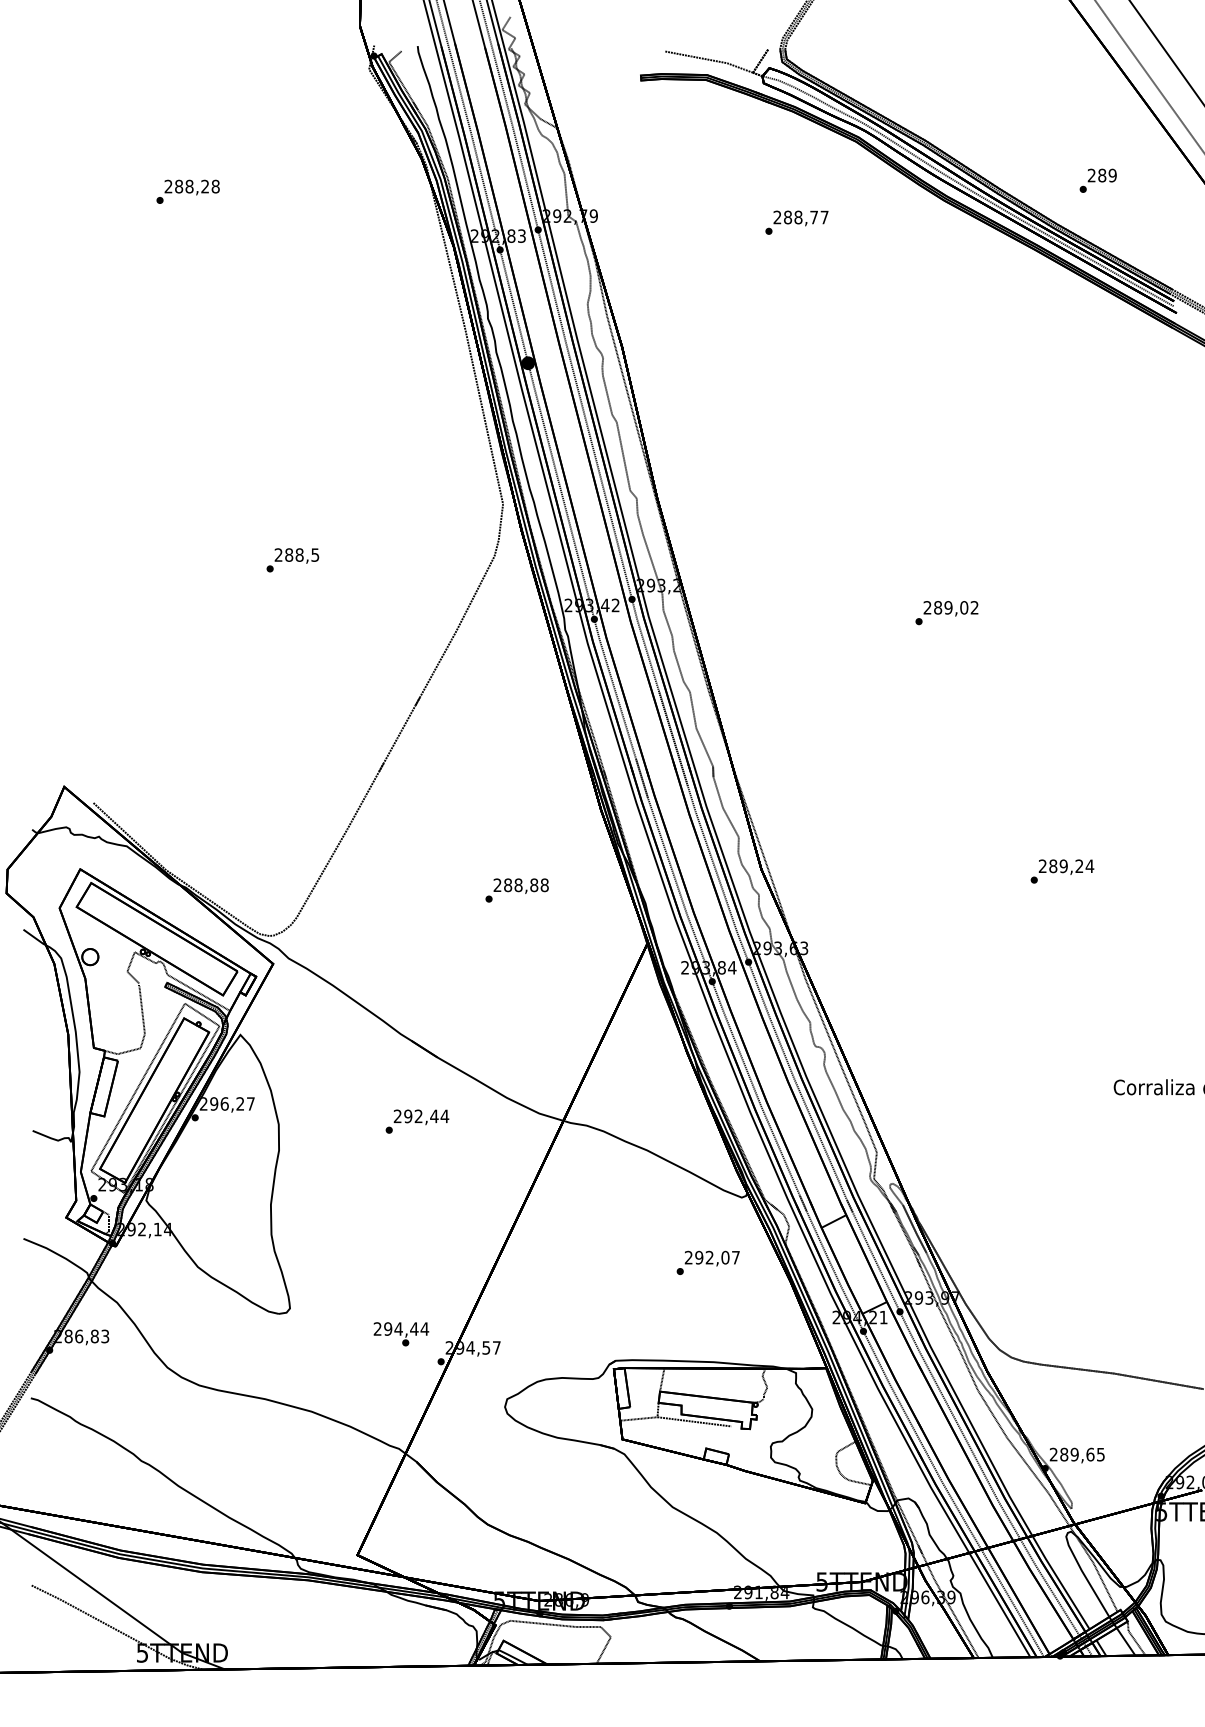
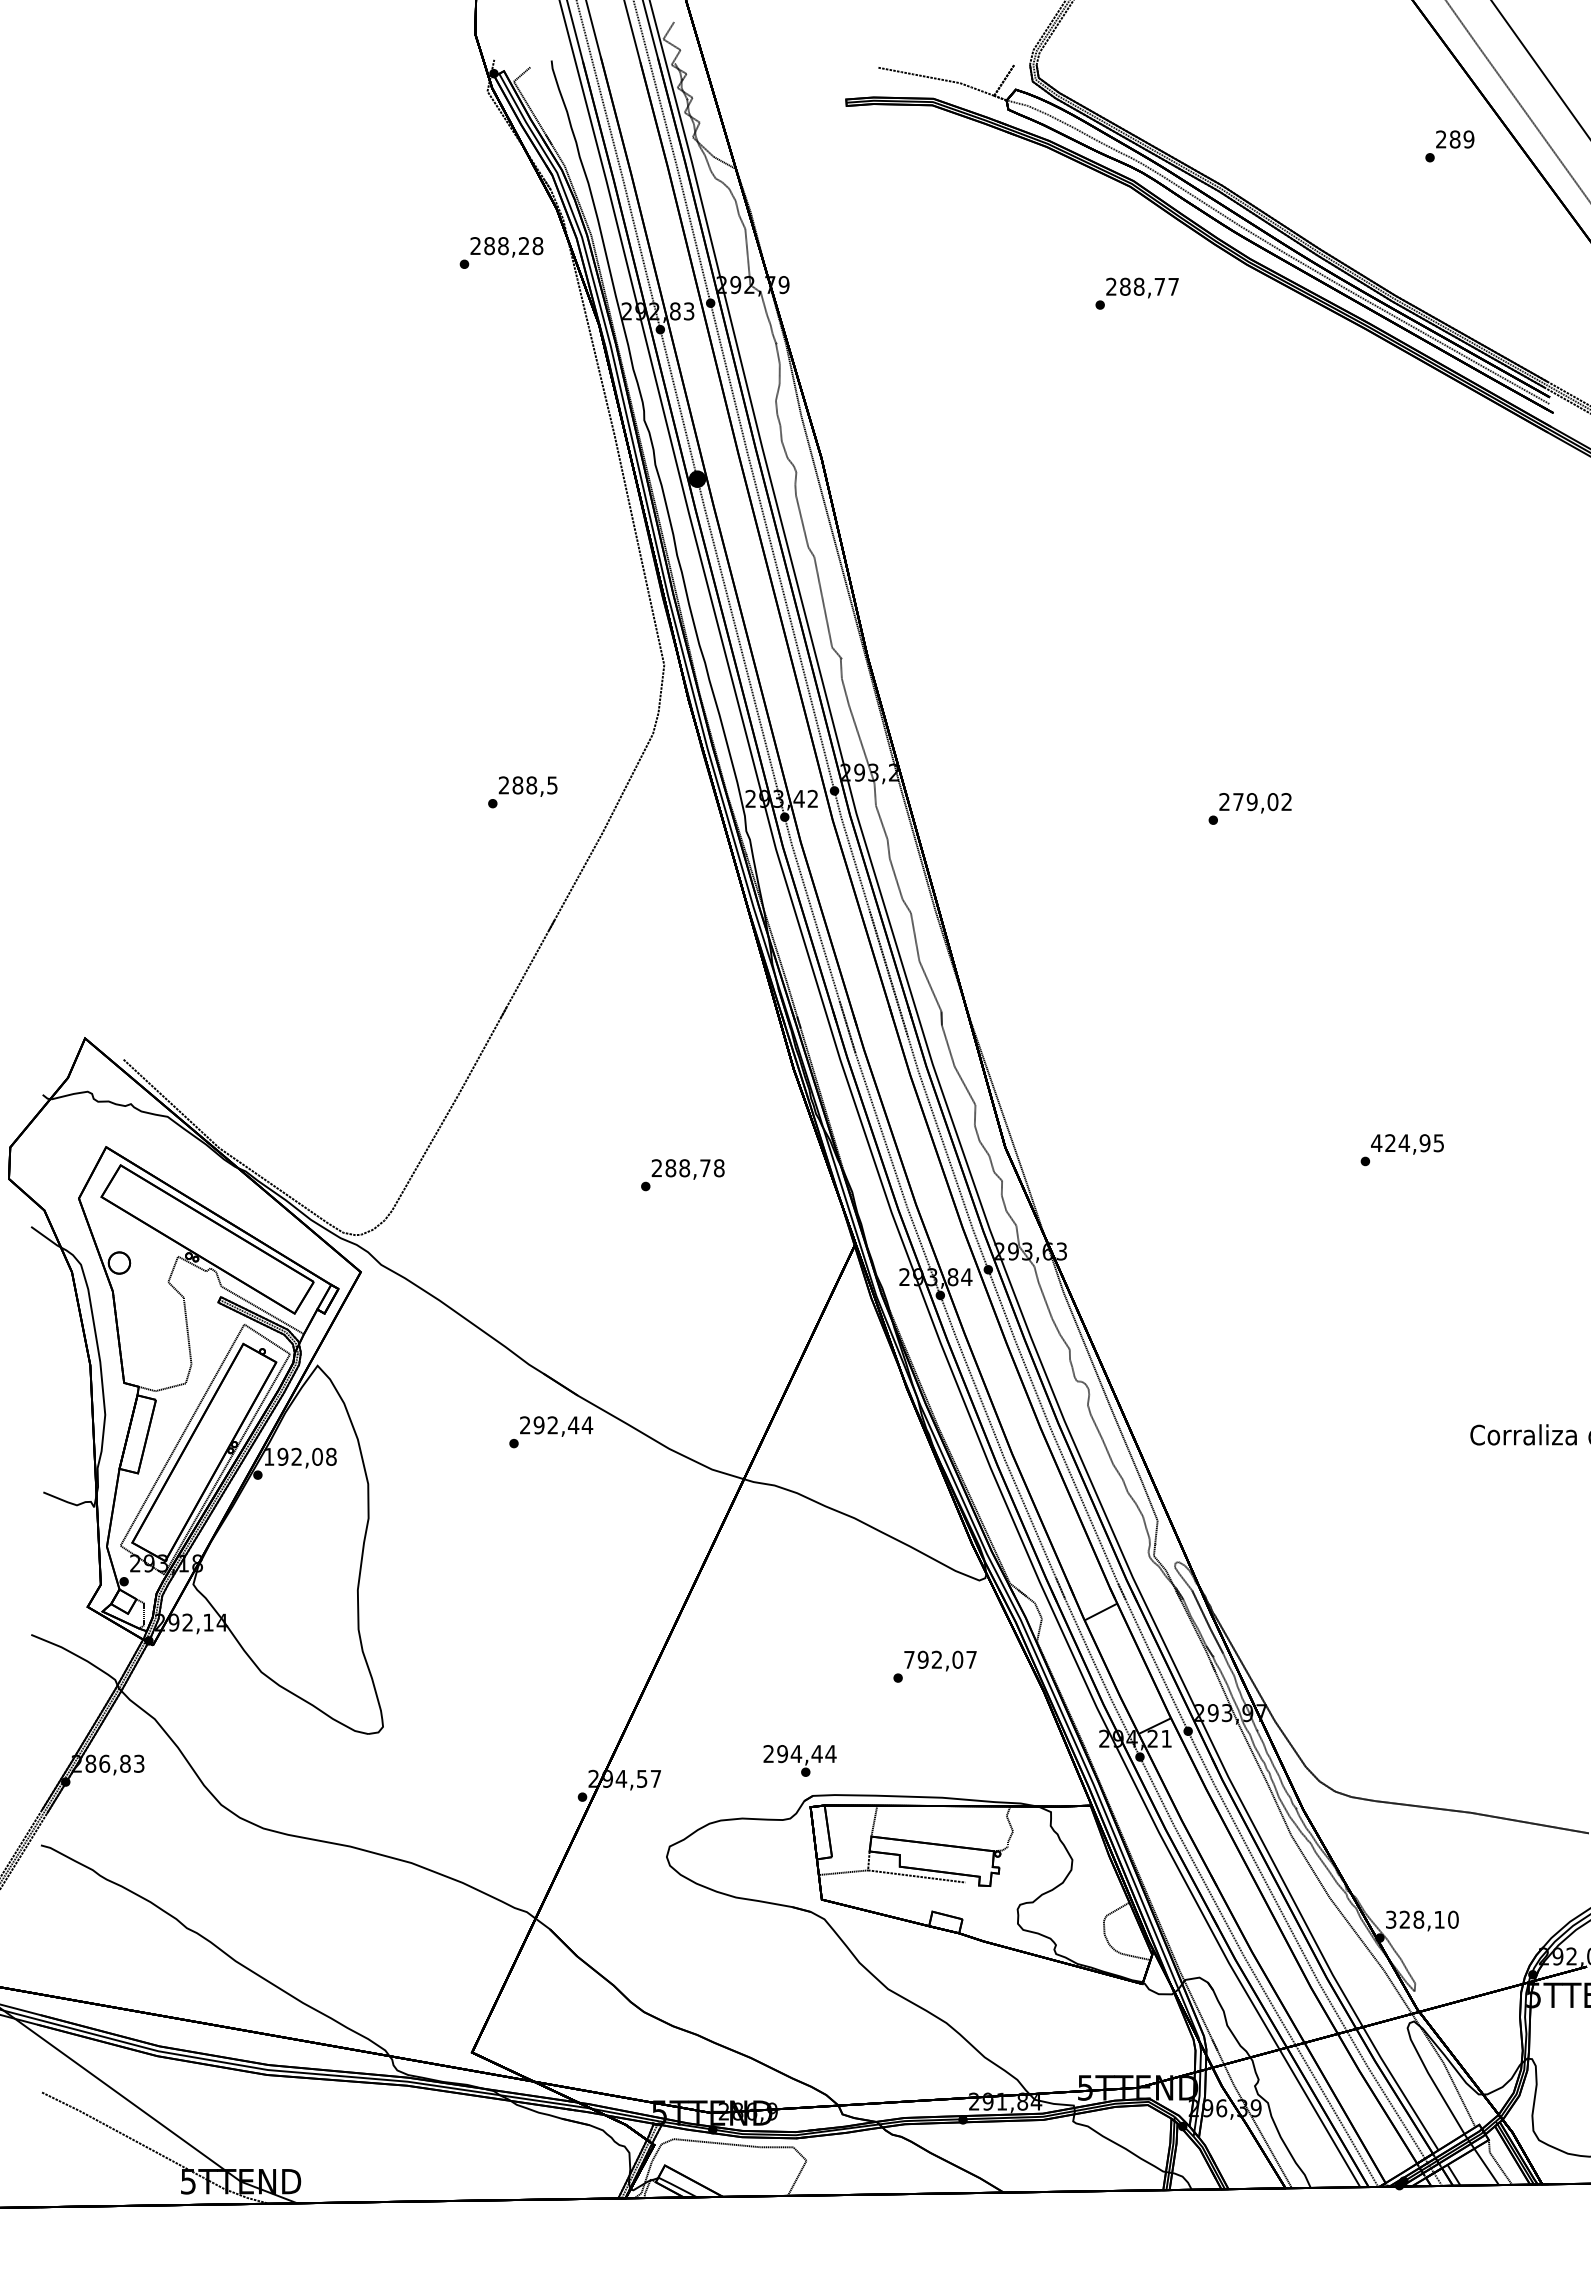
text: (1097, 180) -> (1449, 146), moved
text: (188, 191) -> (501, 252), moved
text: (796, 222) -> (1136, 293), moved
text: (292, 560) -> (522, 792), moved
text: (938, 608) -> (1238, 802), 289,02 -> 279,02
text: (1066, 866) -> (1407, 1143), 289,24 -> 424,95
text: (534, 885) -> (705, 1168), 288,88 -> 288,78
text: (227, 1103) -> (300, 1456), 296,27 -> 192,08
text: (417, 1121) -> (551, 1432), moved
text: (688, 1257) -> (909, 1659), 292,07 -> 792,07
text: (400, 1333) -> (799, 1760), moved
text: (1077, 1454) -> (1422, 1919), 289,65 -> 328,10

